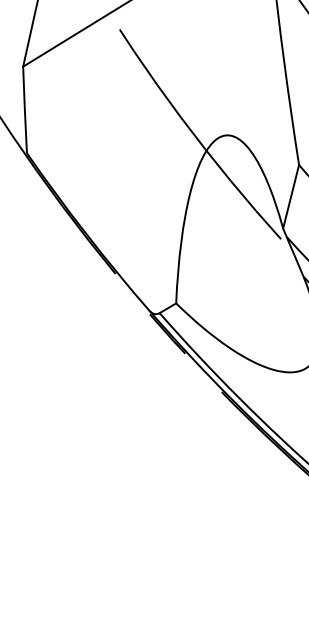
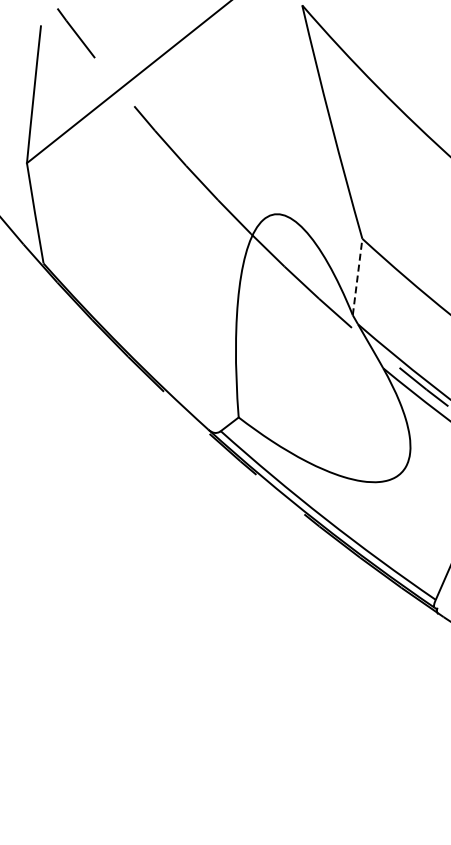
line: (291, 196) -> (357, 276), solid -> dashed

